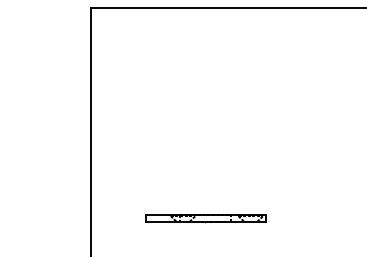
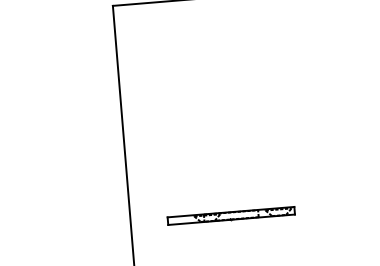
part: (205, 218) -> (231, 215), moved

